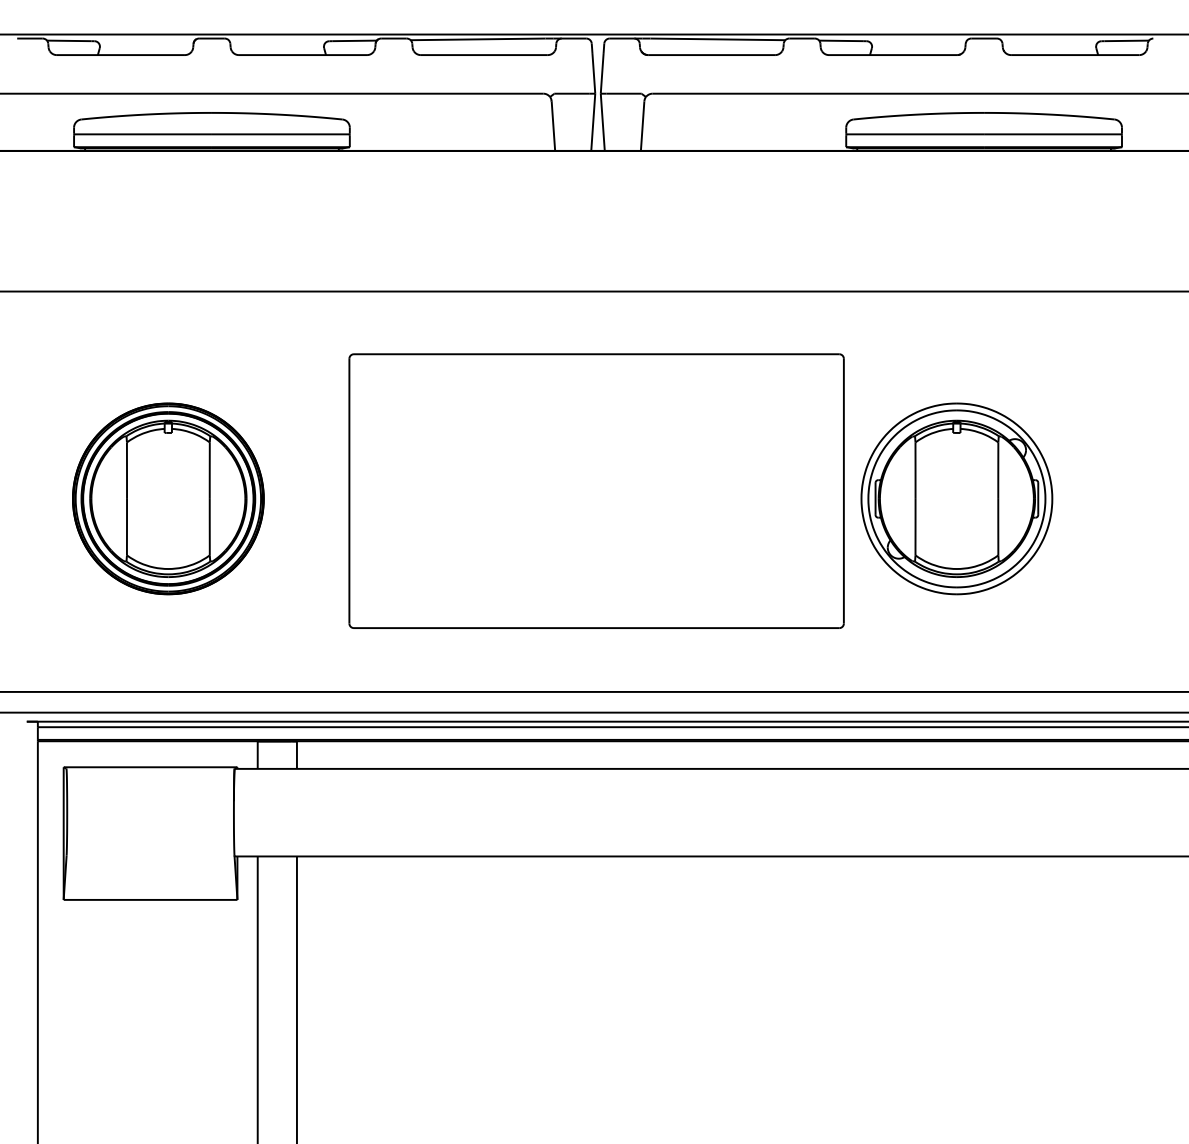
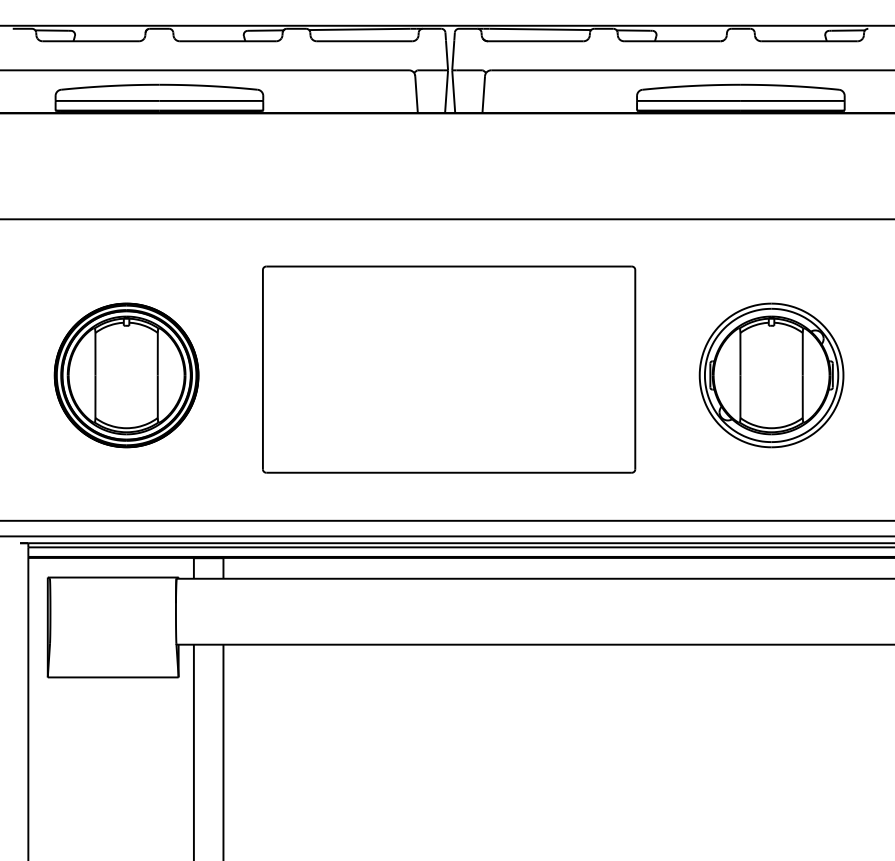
part: (956, 498) -> (771, 375), moved

